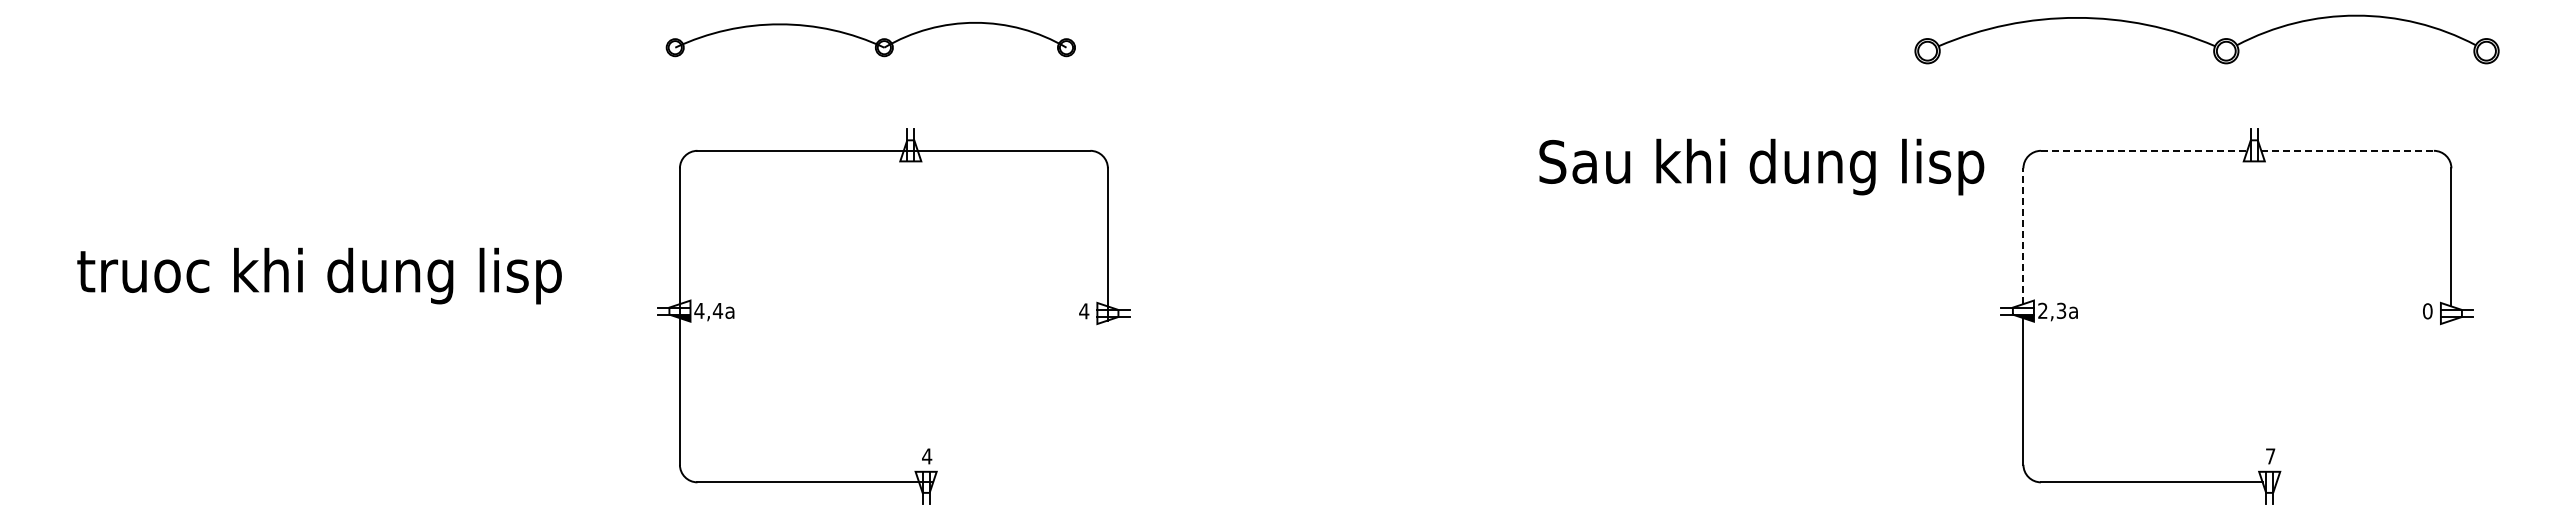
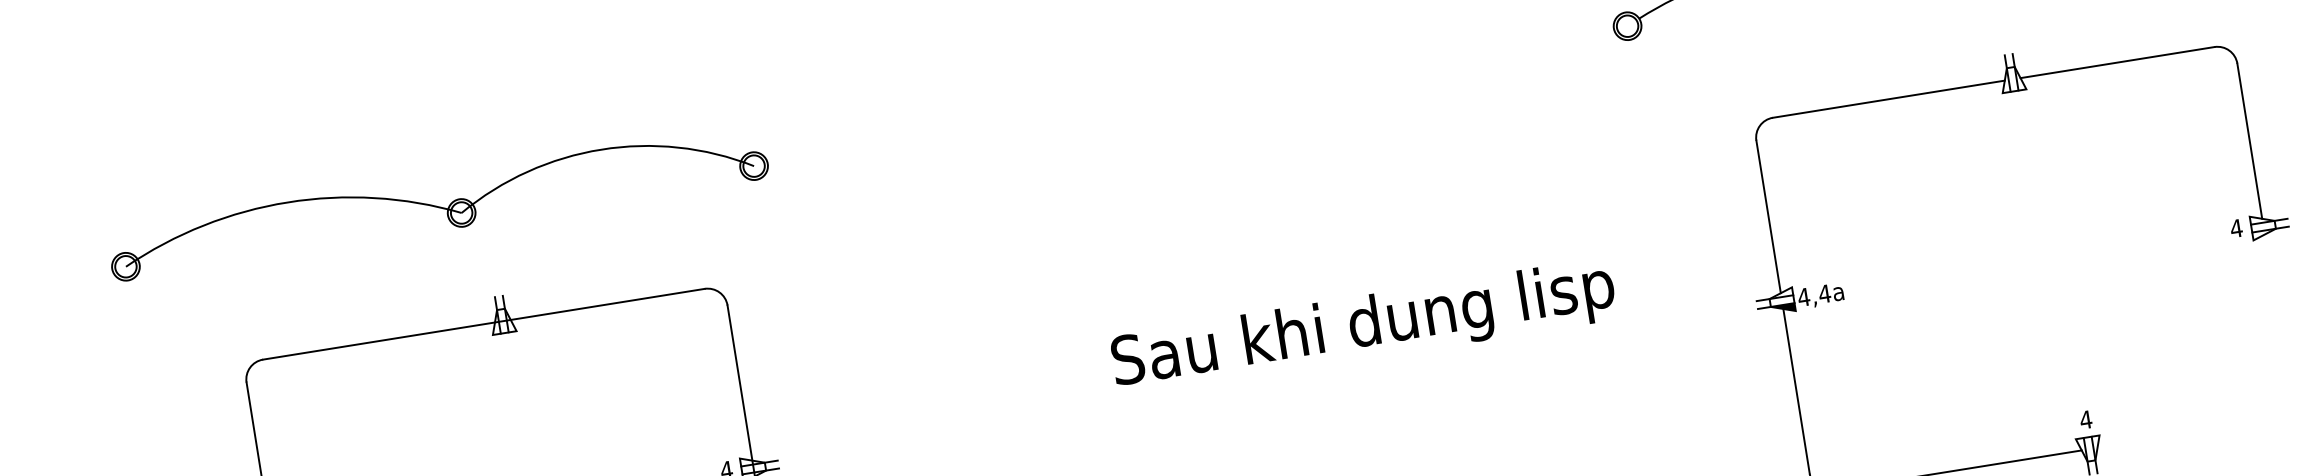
part: (870, 39) -> (437, 203), size x1.43
line: (2144, 150) -> (1889, 98), dashed -> solid
line: (2348, 150) -> (2118, 62), dashed -> solid
text: (1761, 166) -> (1363, 327), moved
line: (2023, 236) -> (1768, 217), dashed -> solid
text: (2051, 310) -> (1813, 295), 2,3a -> 4,4a
text: (2427, 311) -> (2236, 228), 0 -> 4
text: (2270, 456) -> (2085, 419), 7 -> 4

